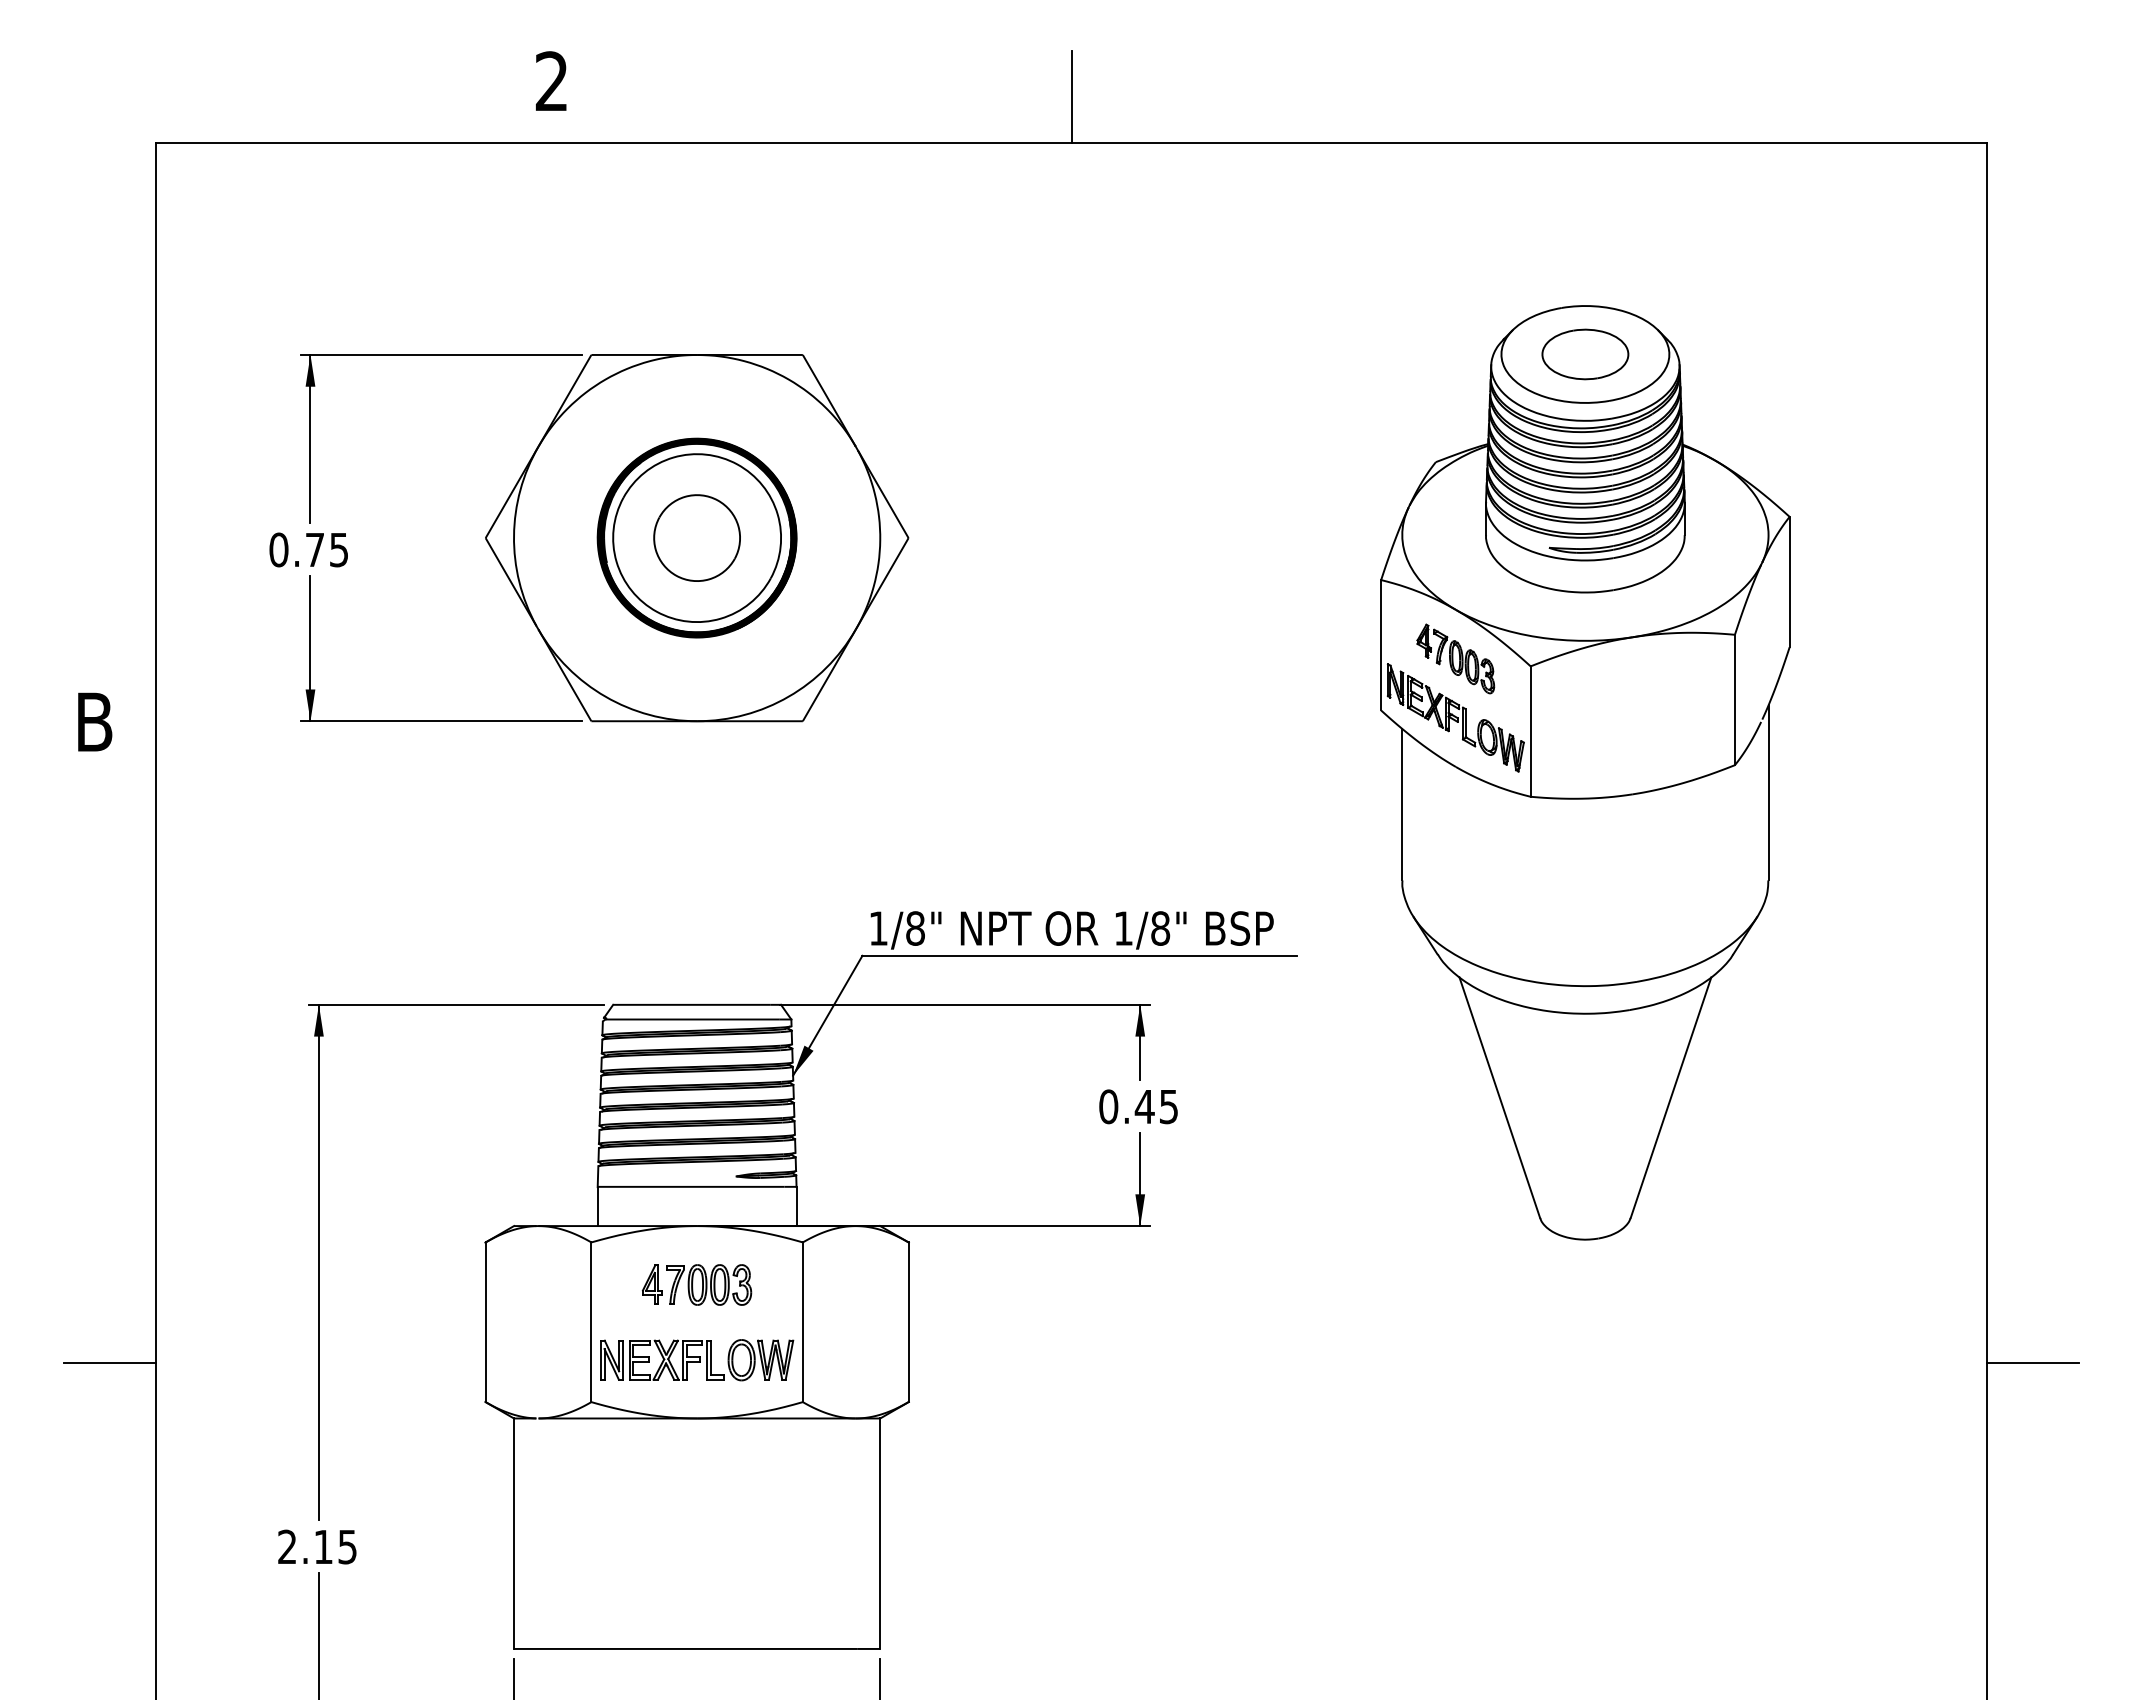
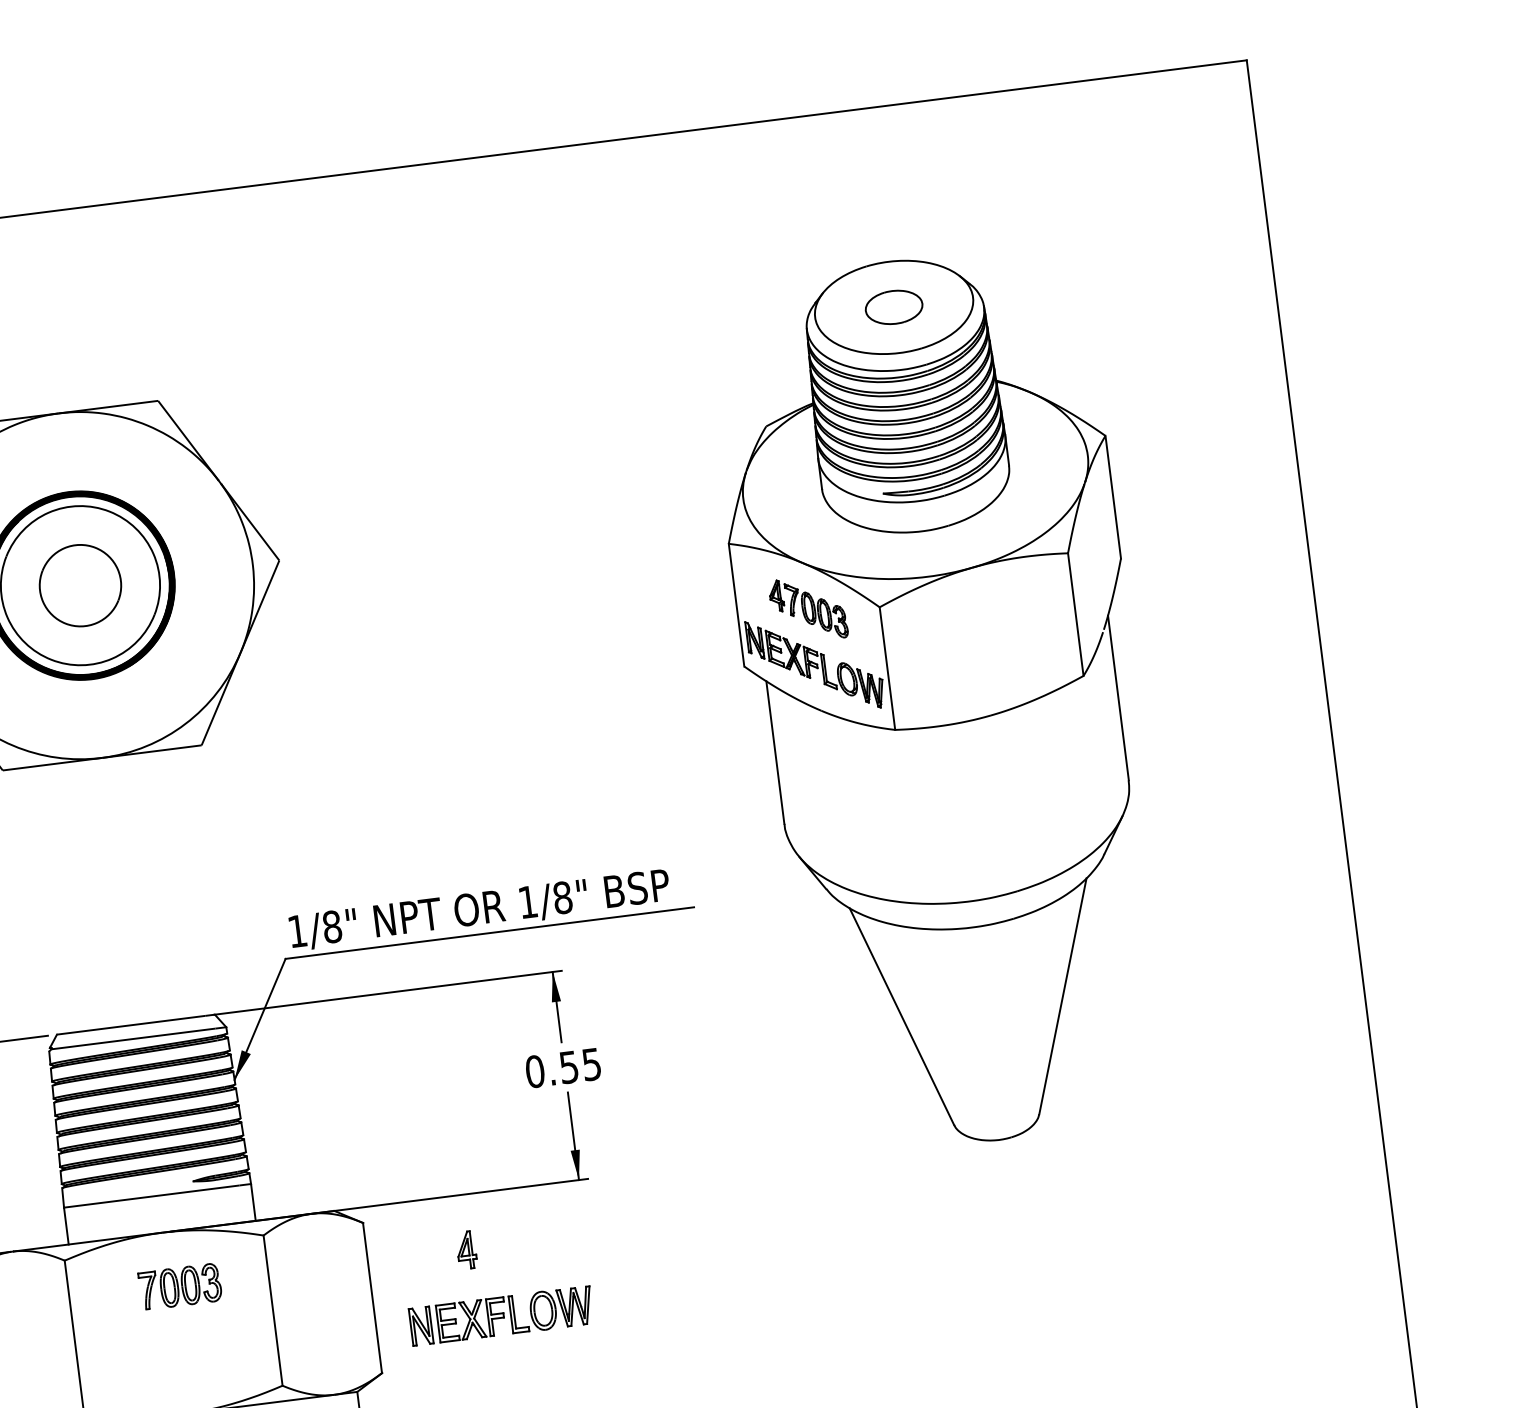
line: (1071, 96) -> (380, 125), removed
part: (1585, 354) -> (894, 307), size x0.7
text: (1144, 1107) -> (568, 1068), 0.45 -> 0.55
part: (651, 1284) -> (465, 1250), moved
part: (697, 1360) -> (501, 1316), moved
line: (2032, 1363) -> (1434, 1203), removed

